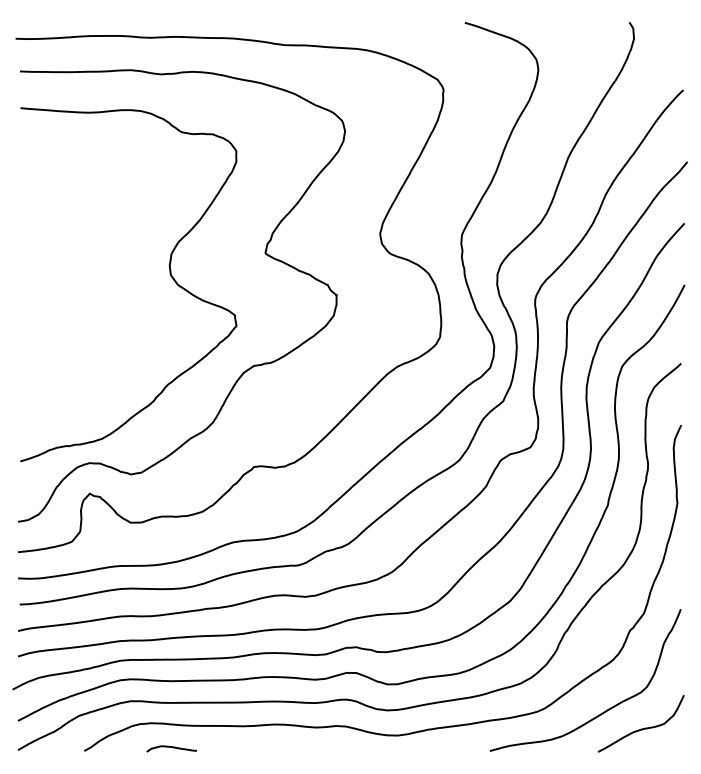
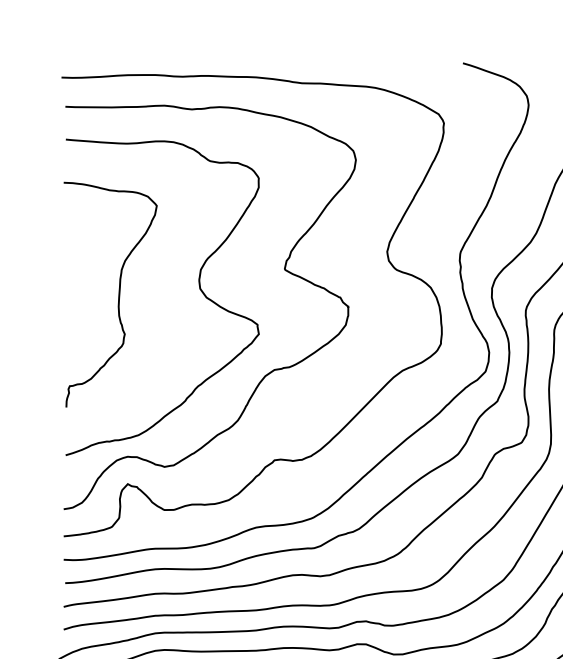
curve: (79, 281) -> (118, 294), added

